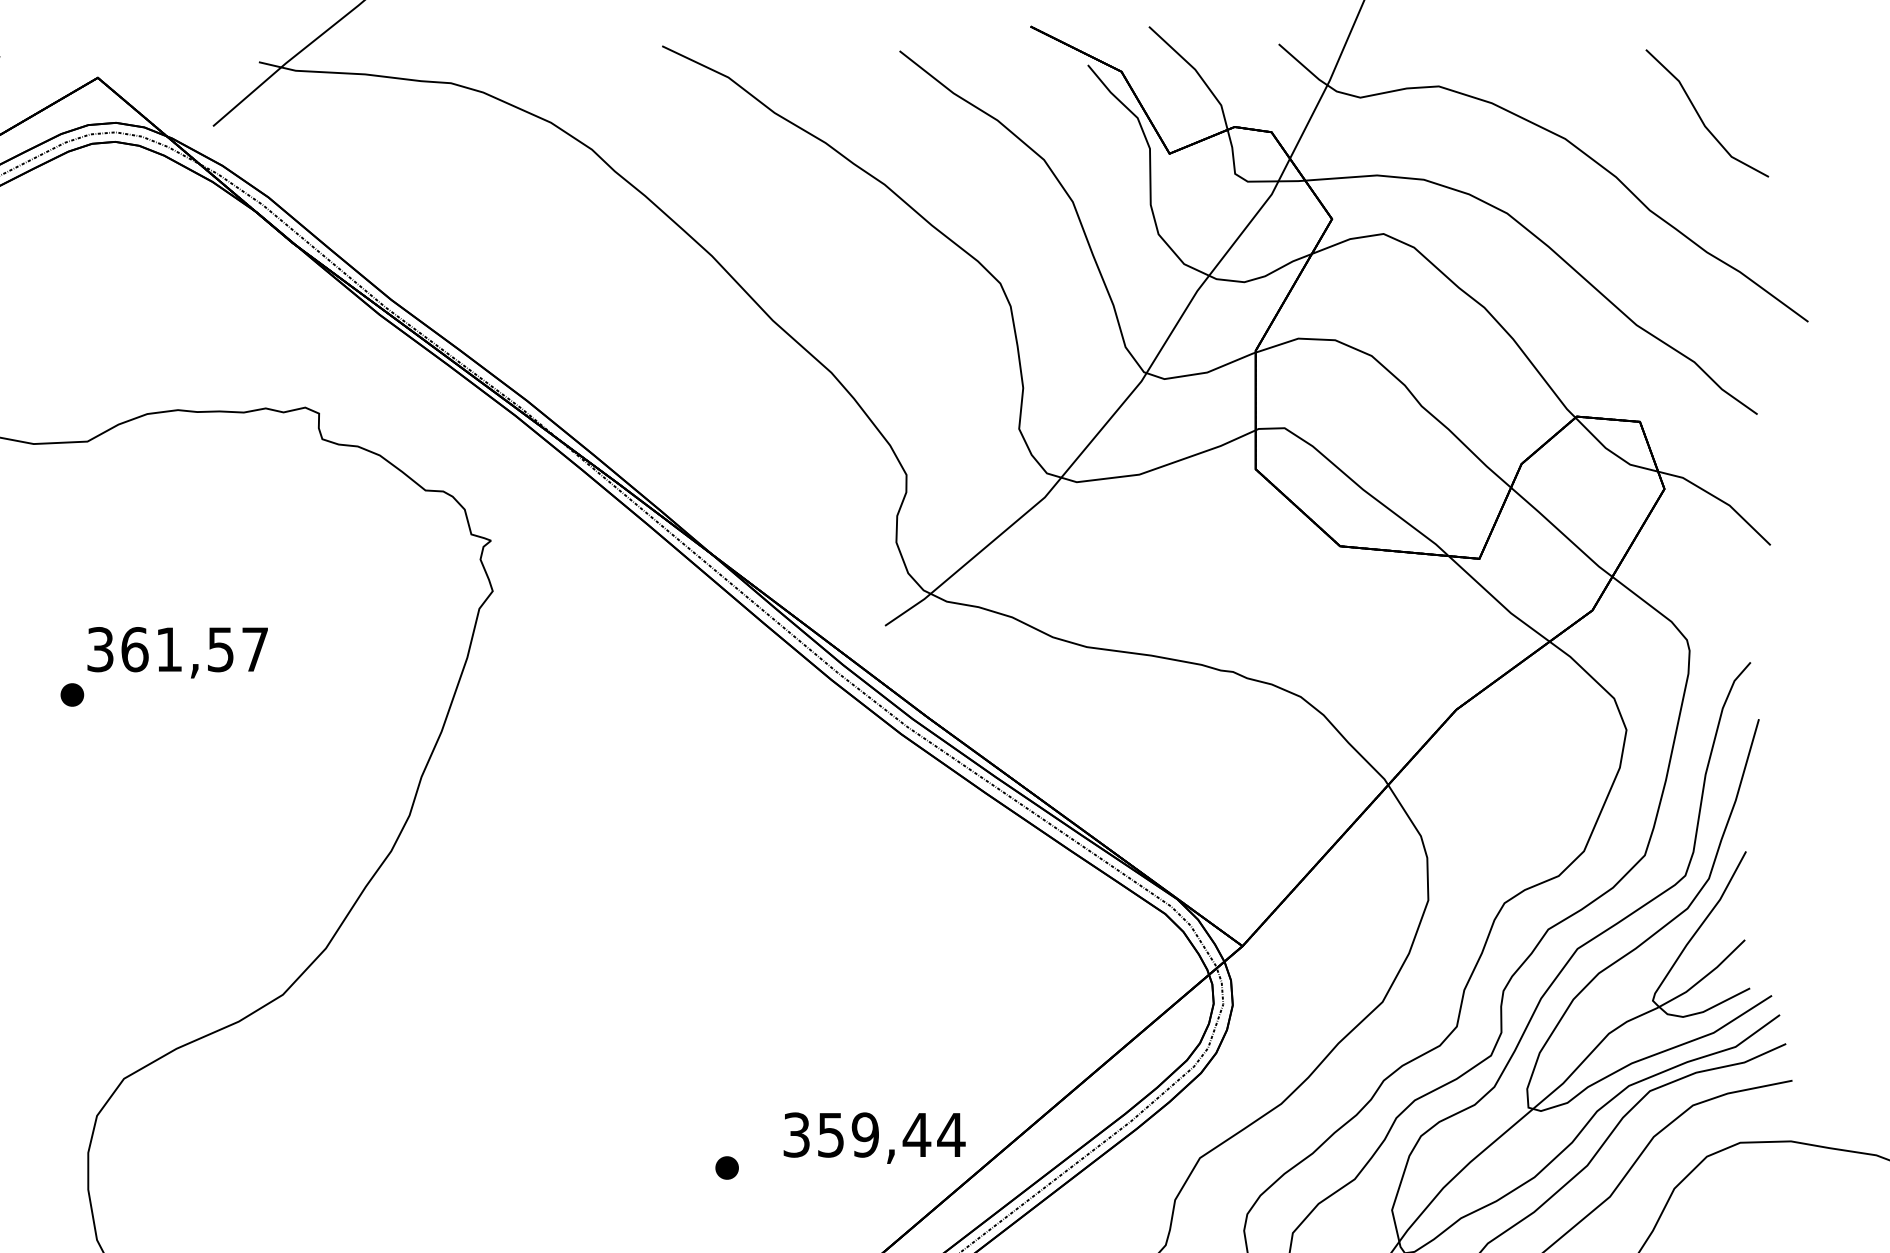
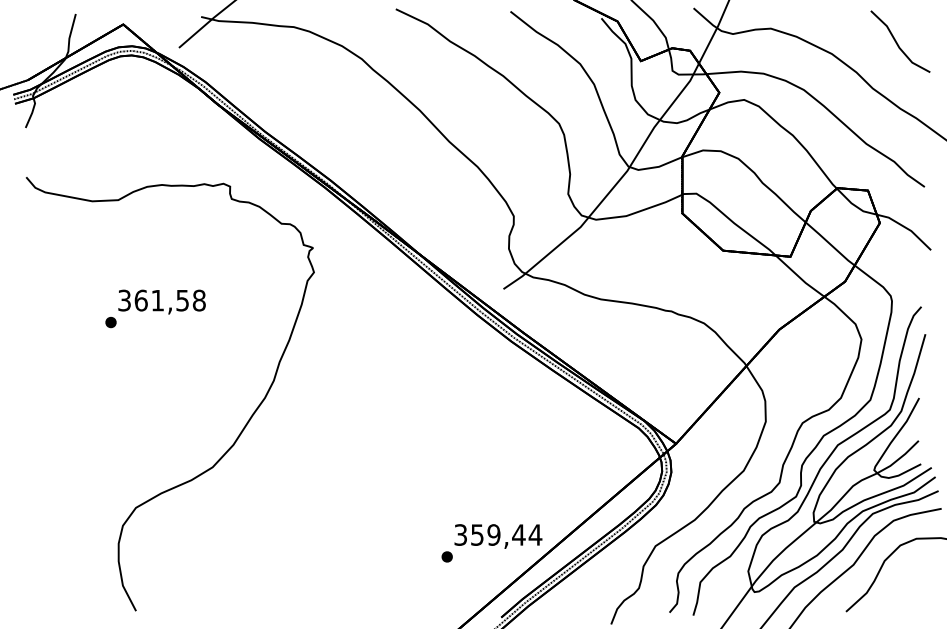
text: (253, 649) -> (198, 300), 361,57 -> 361,58
part: (725, 1167) -> (446, 556), moved

